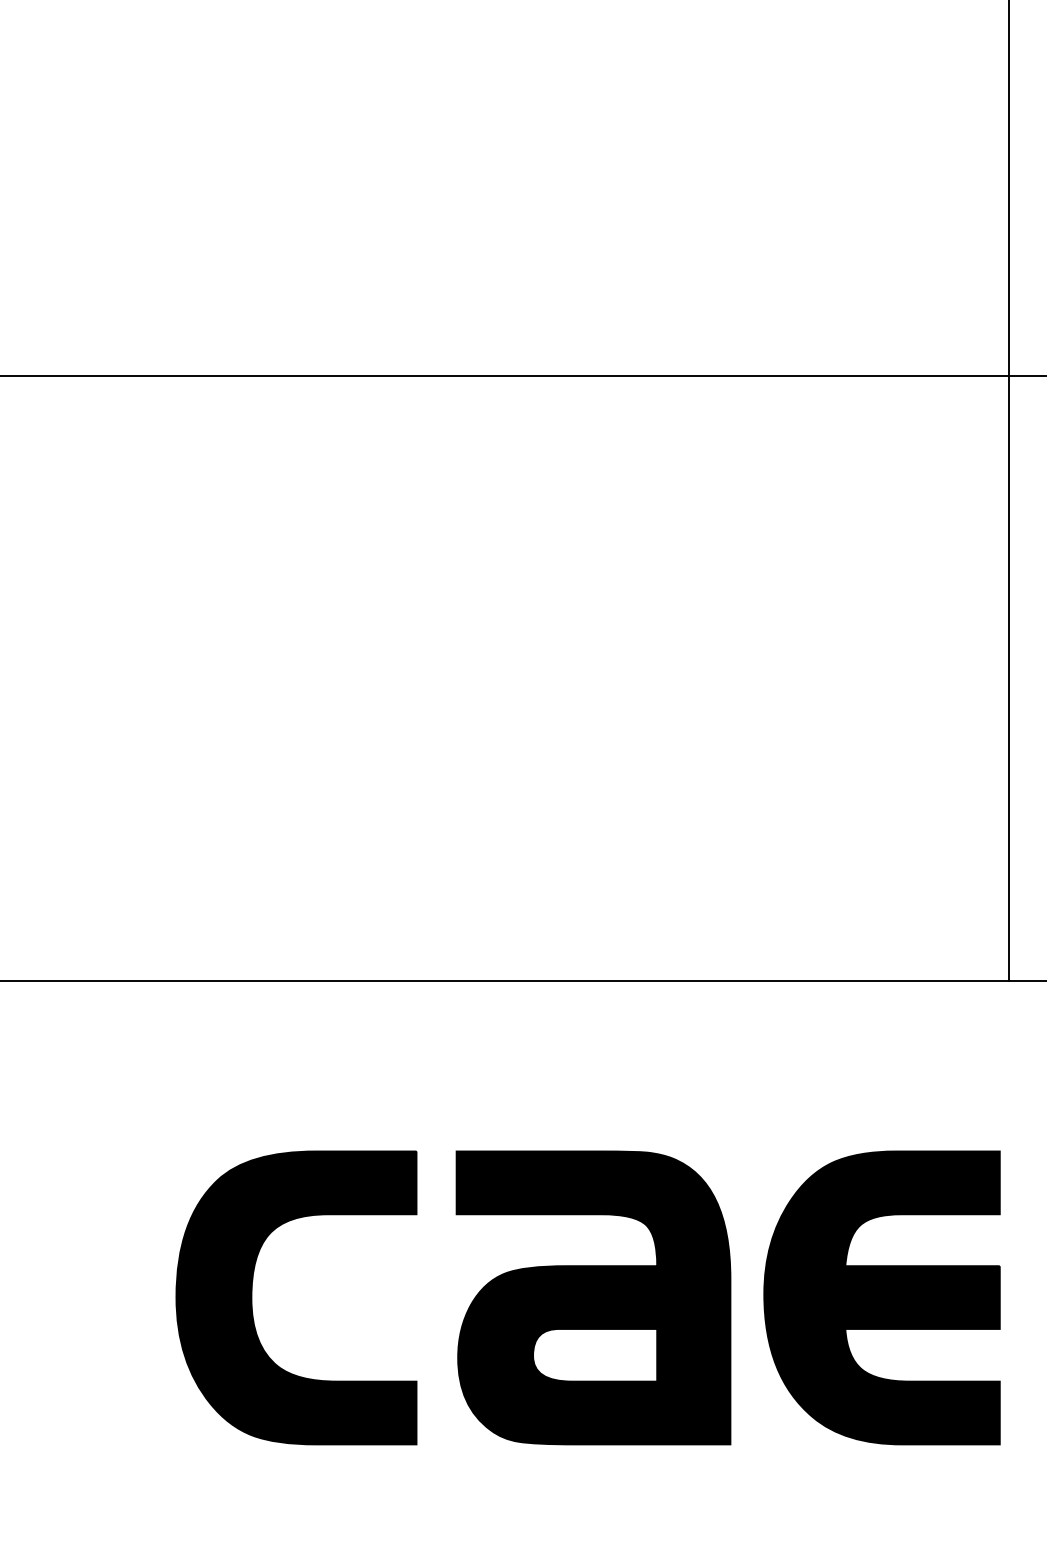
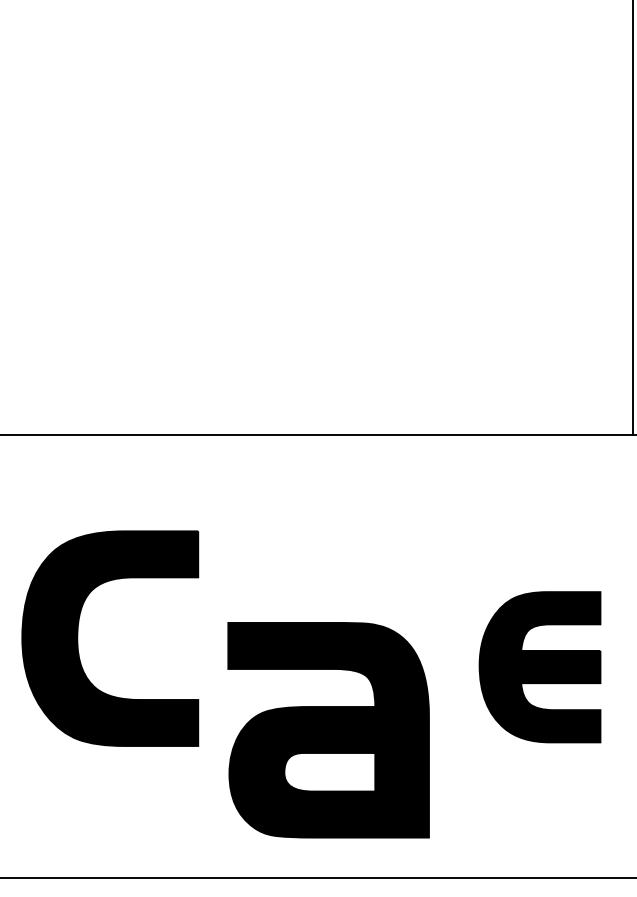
part: (252, 1297) -> (78, 638), moved
part: (593, 1297) -> (328, 729), moved
part: (881, 1297) -> (539, 666), size x0.7

